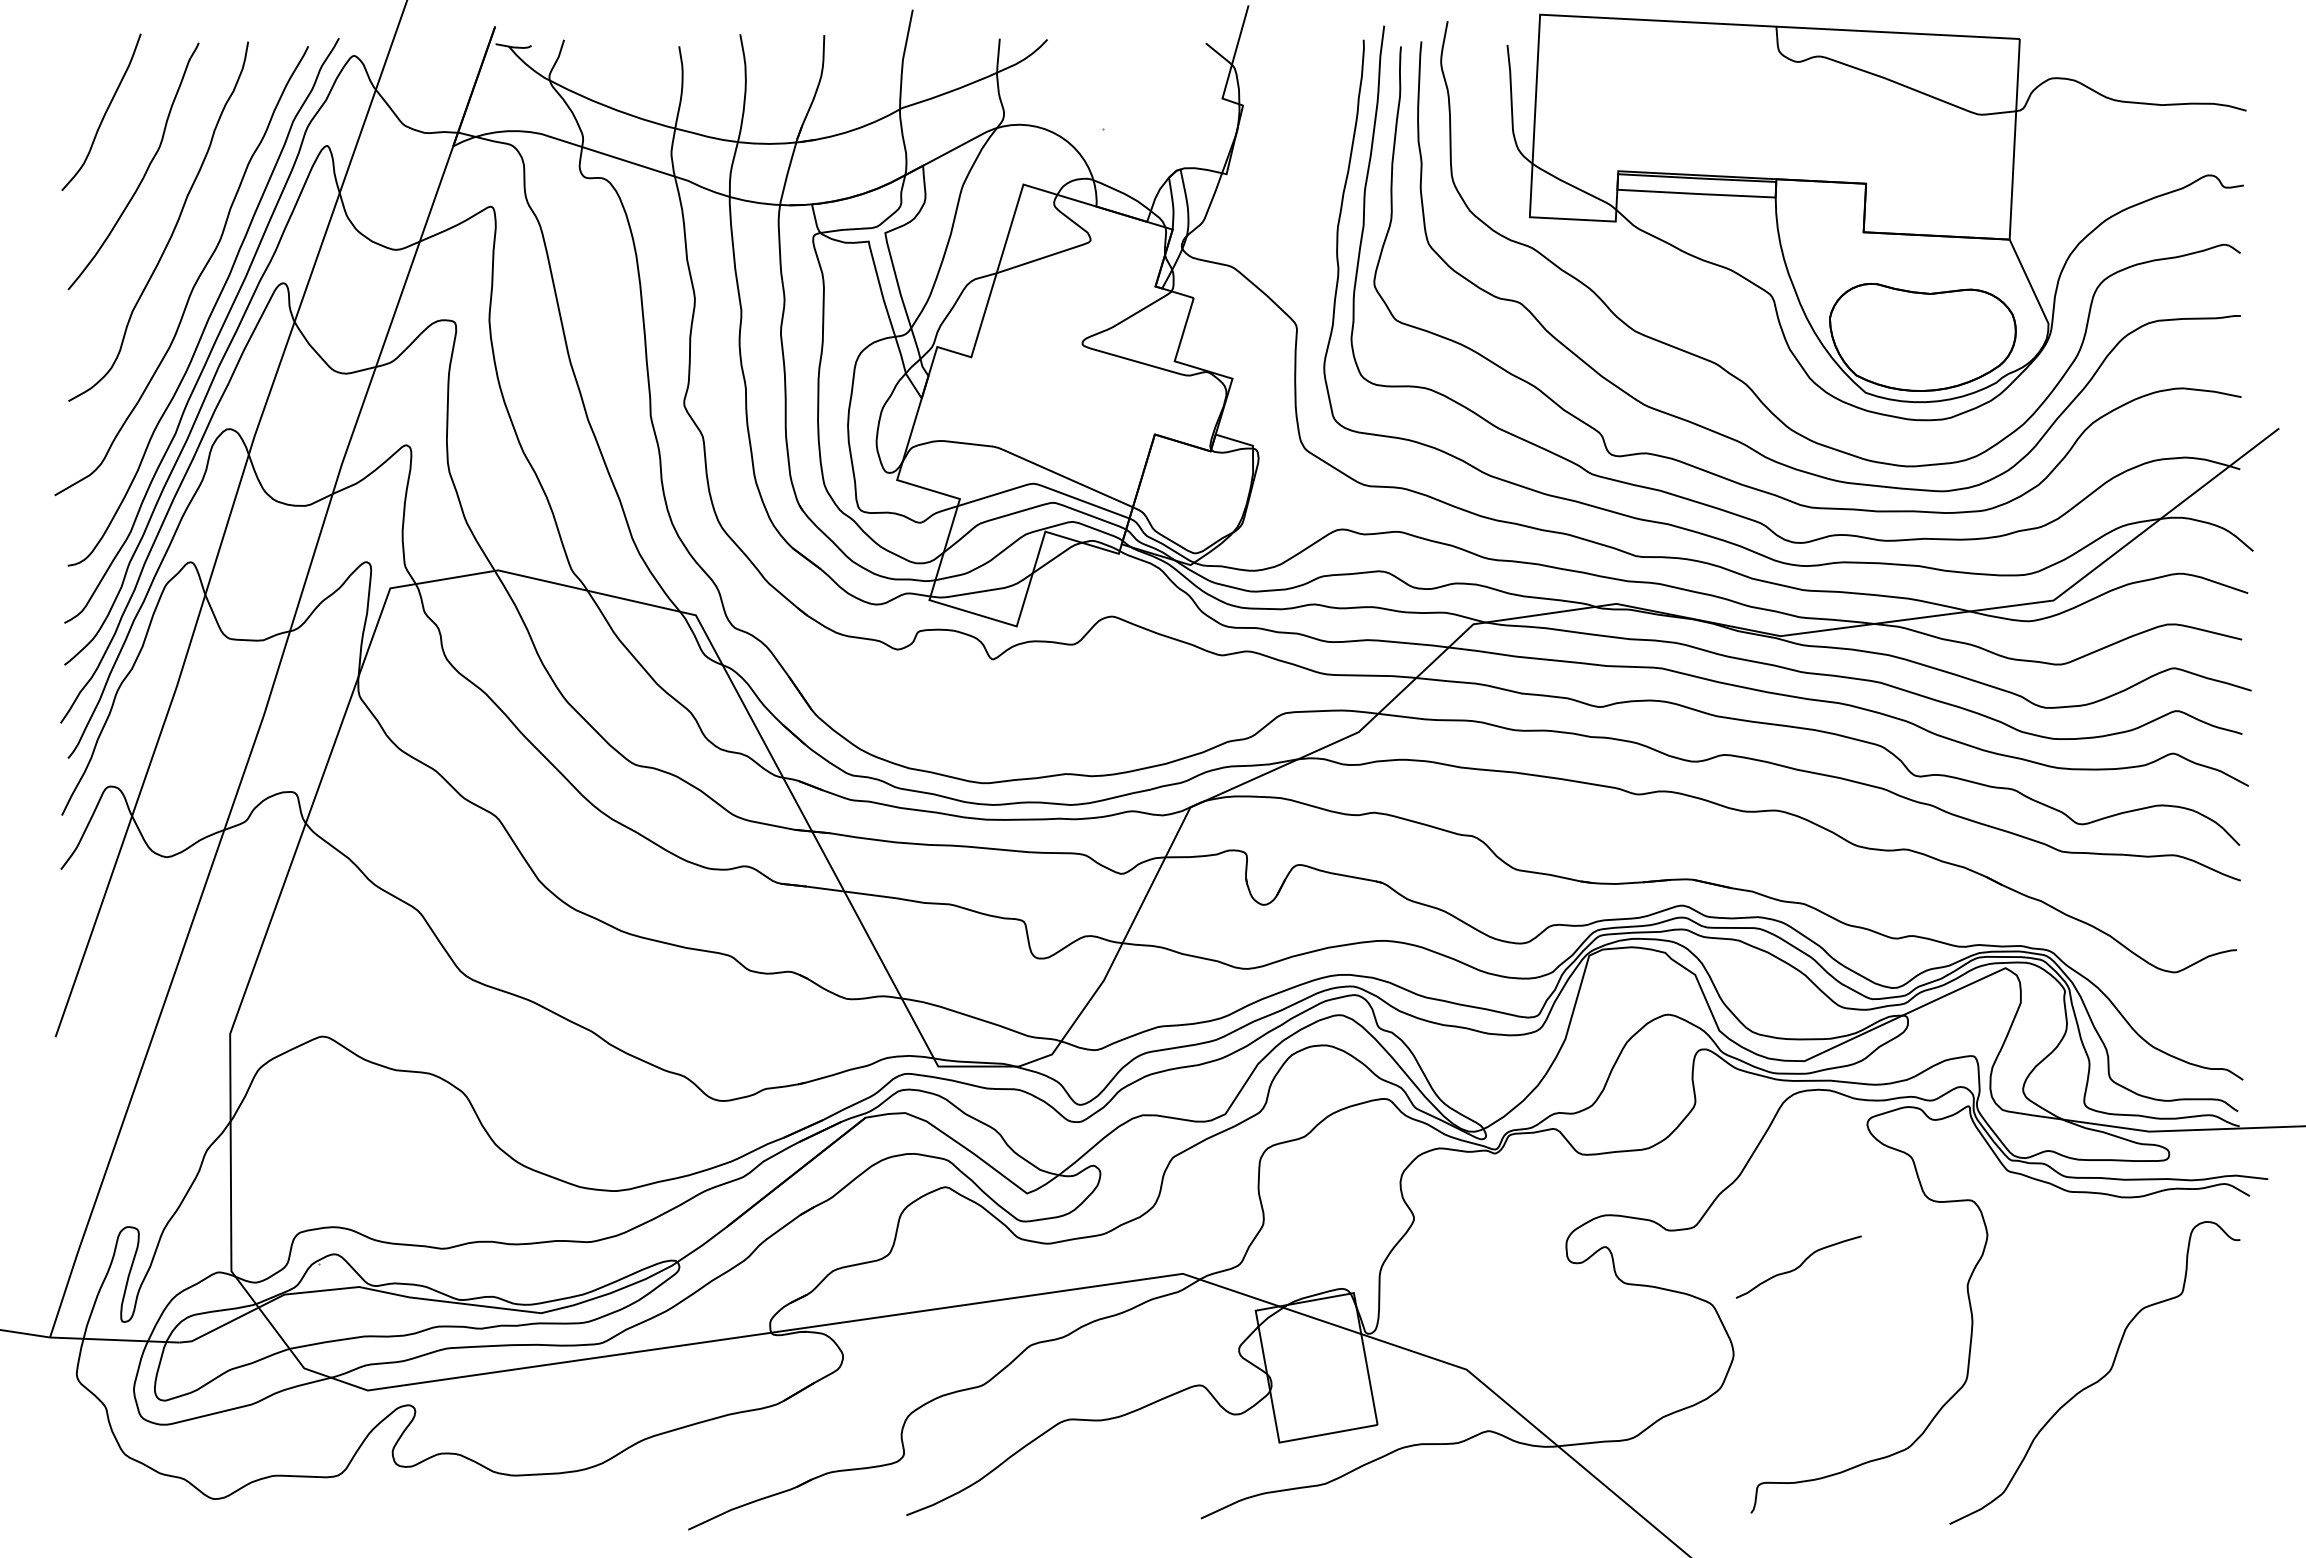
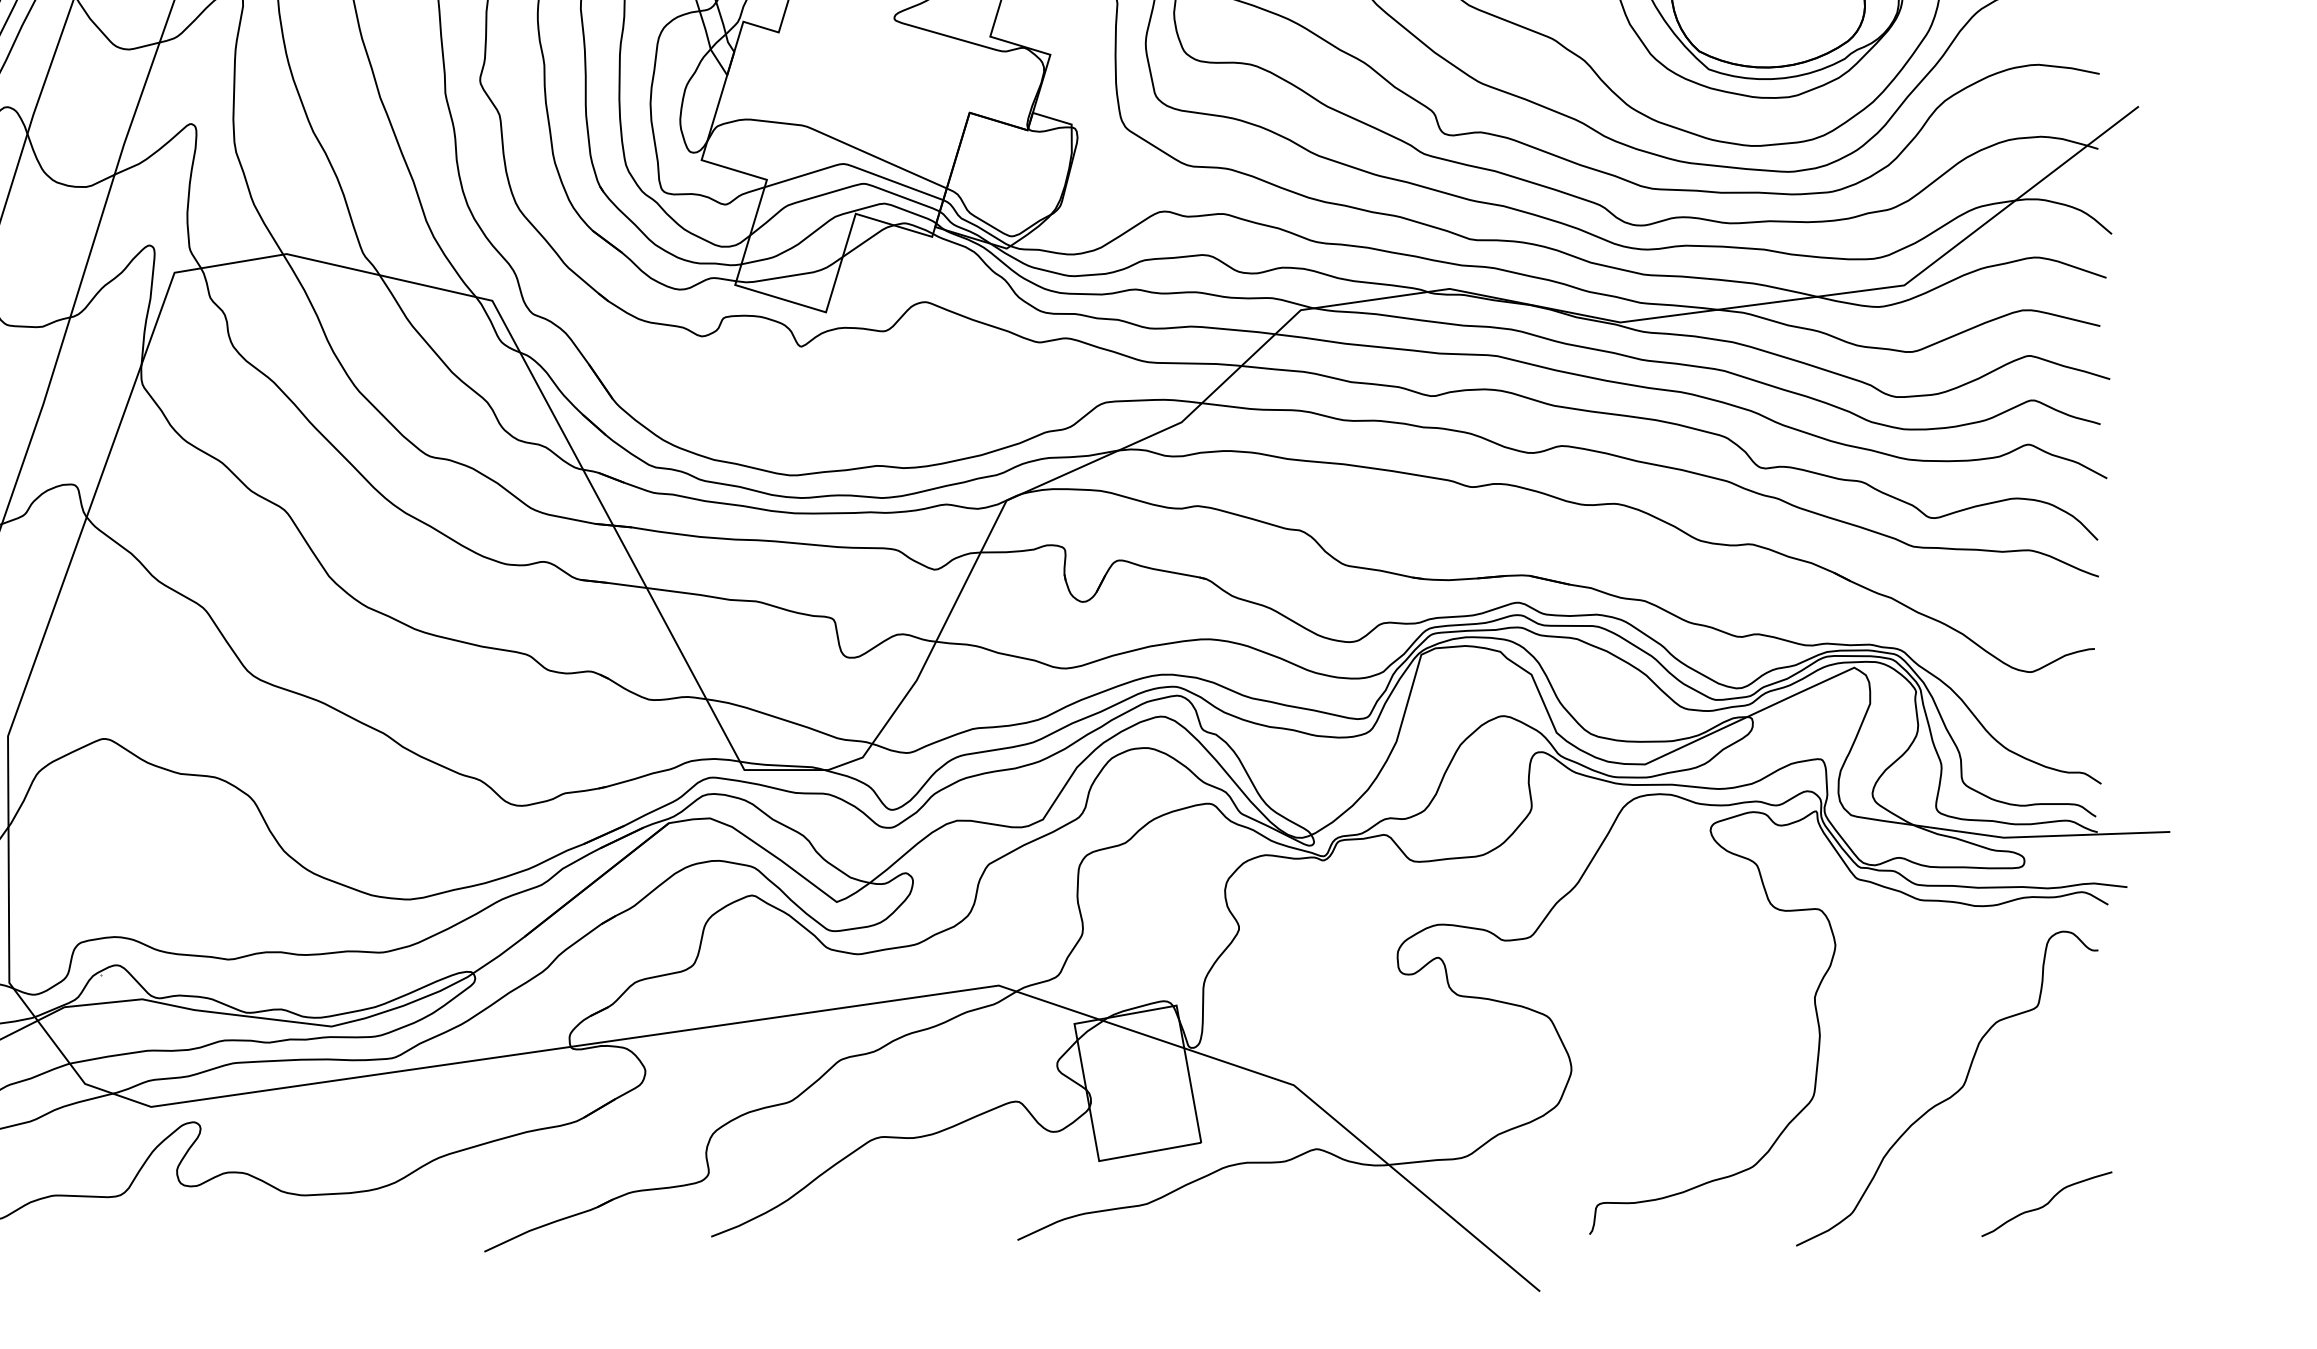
curve: (1798, 1266) -> (2046, 1203), moved

